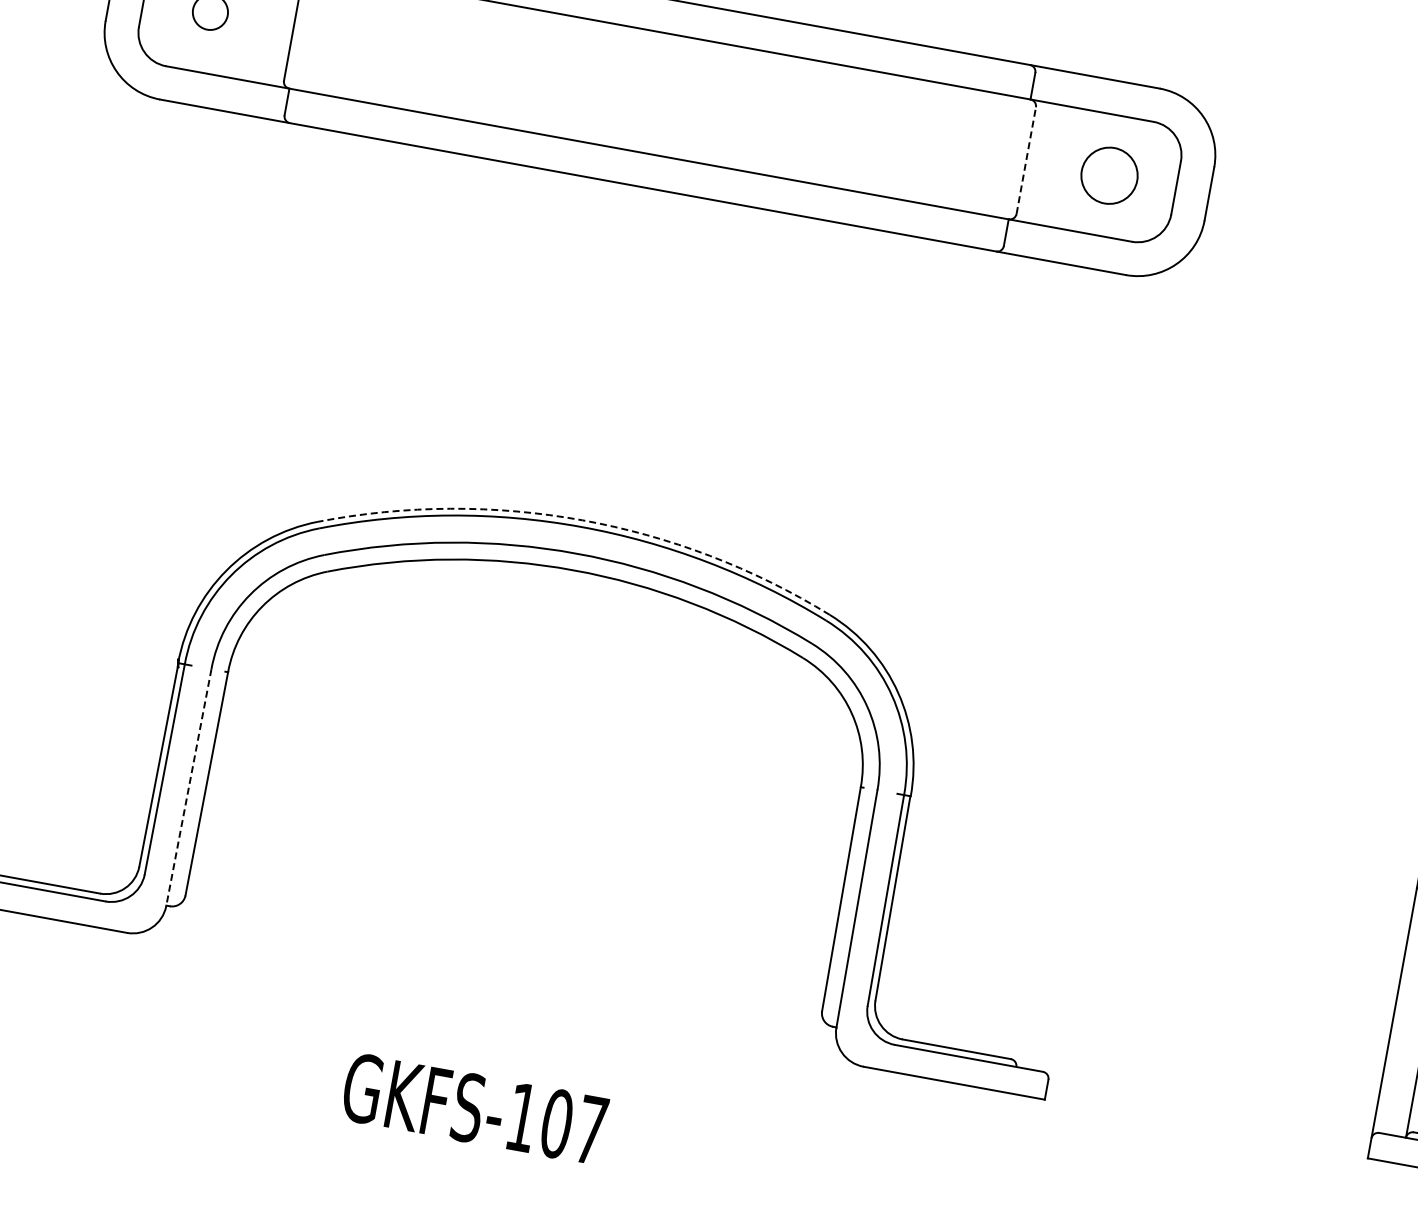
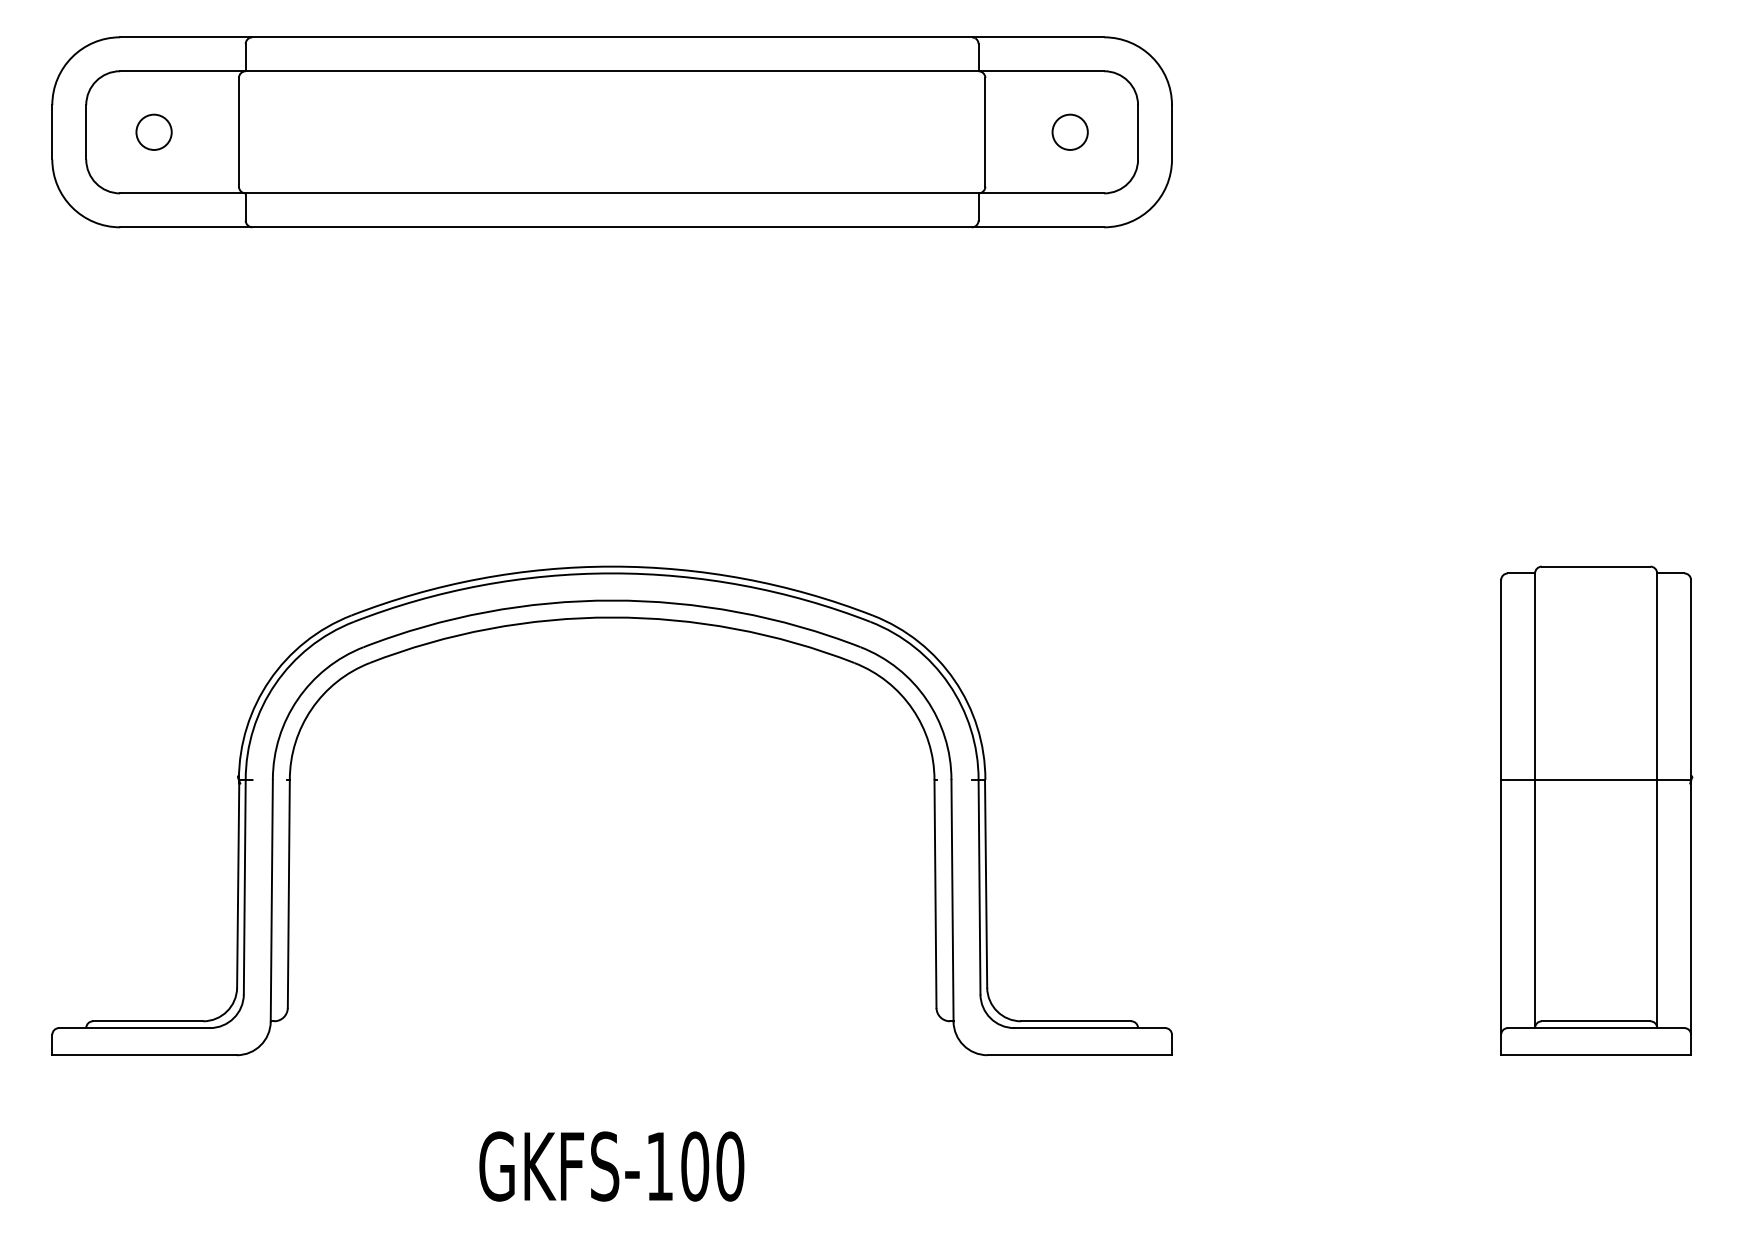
line: (1026, 159) -> (985, 131), dashed -> solid
circle: (1108, 174) -> (1069, 131), size x0.62
arc: (582, 520) -> (612, 566), dashed -> solid
line: (188, 787) -> (271, 900), dashed -> solid
text: (591, 1130) -> (730, 1166), GKFS-107 -> GKFS-100

